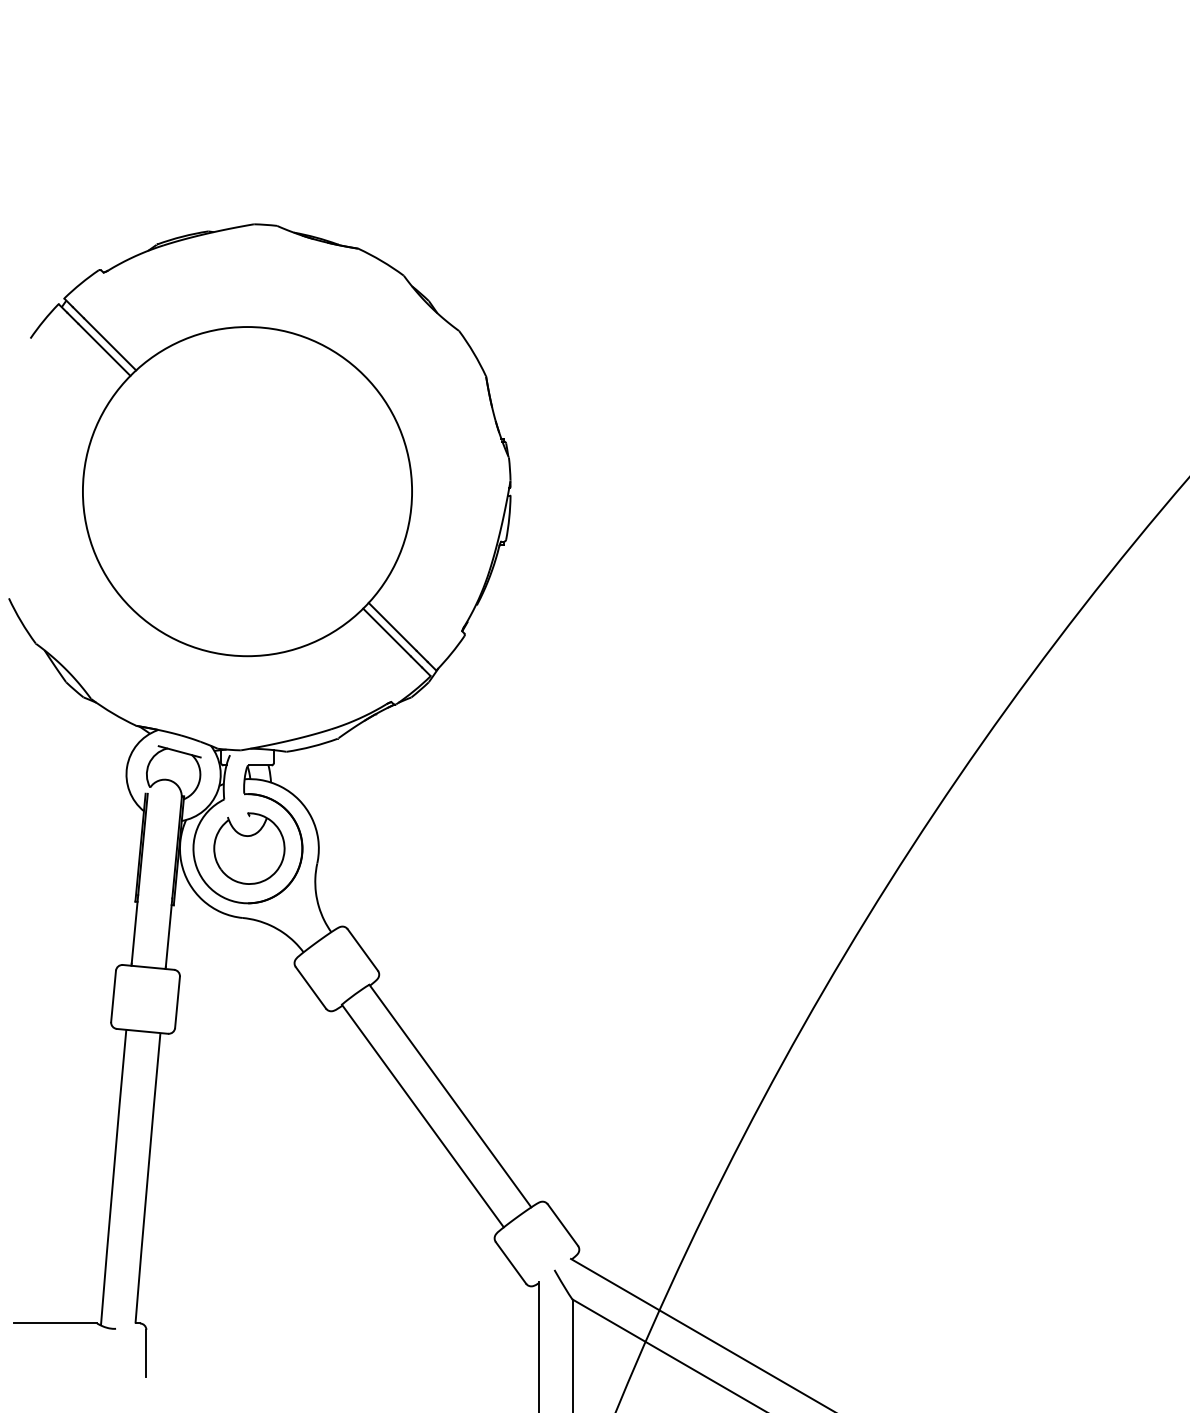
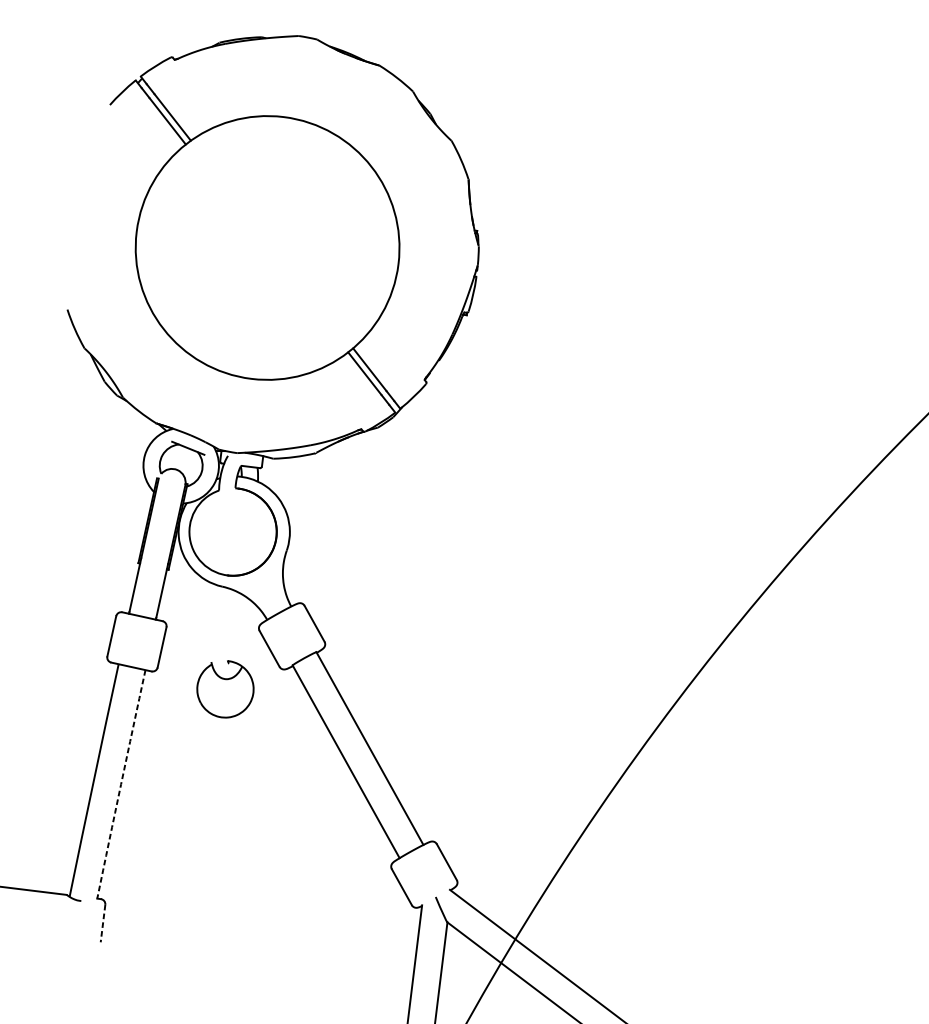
part: (249, 848) -> (225, 689), moved
arc: (147, 1178) -> (121, 784), solid -> dashed
line: (146, 1353) -> (103, 923), solid -> dashed

